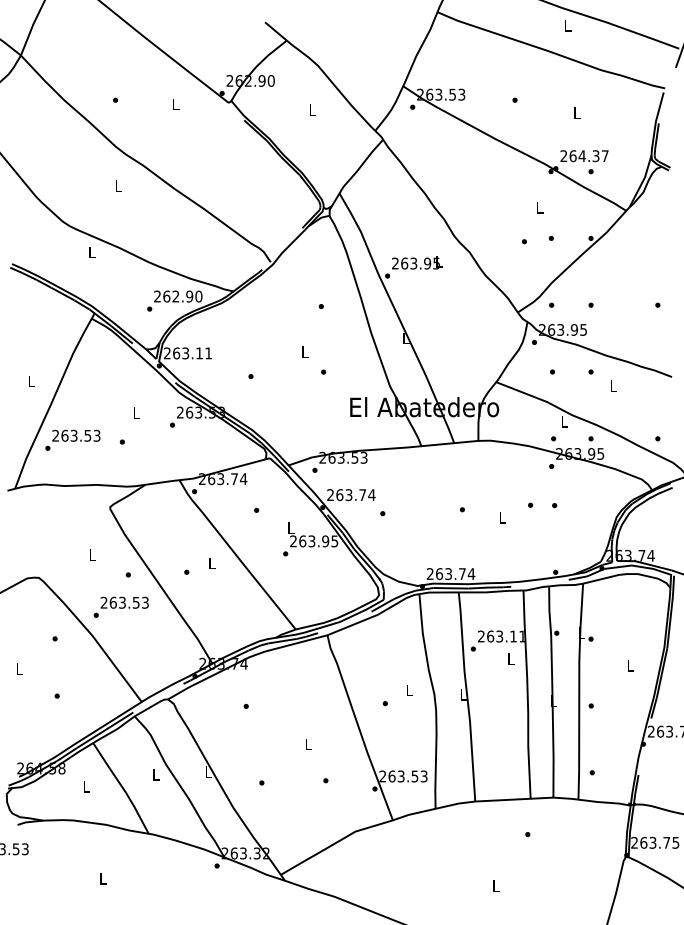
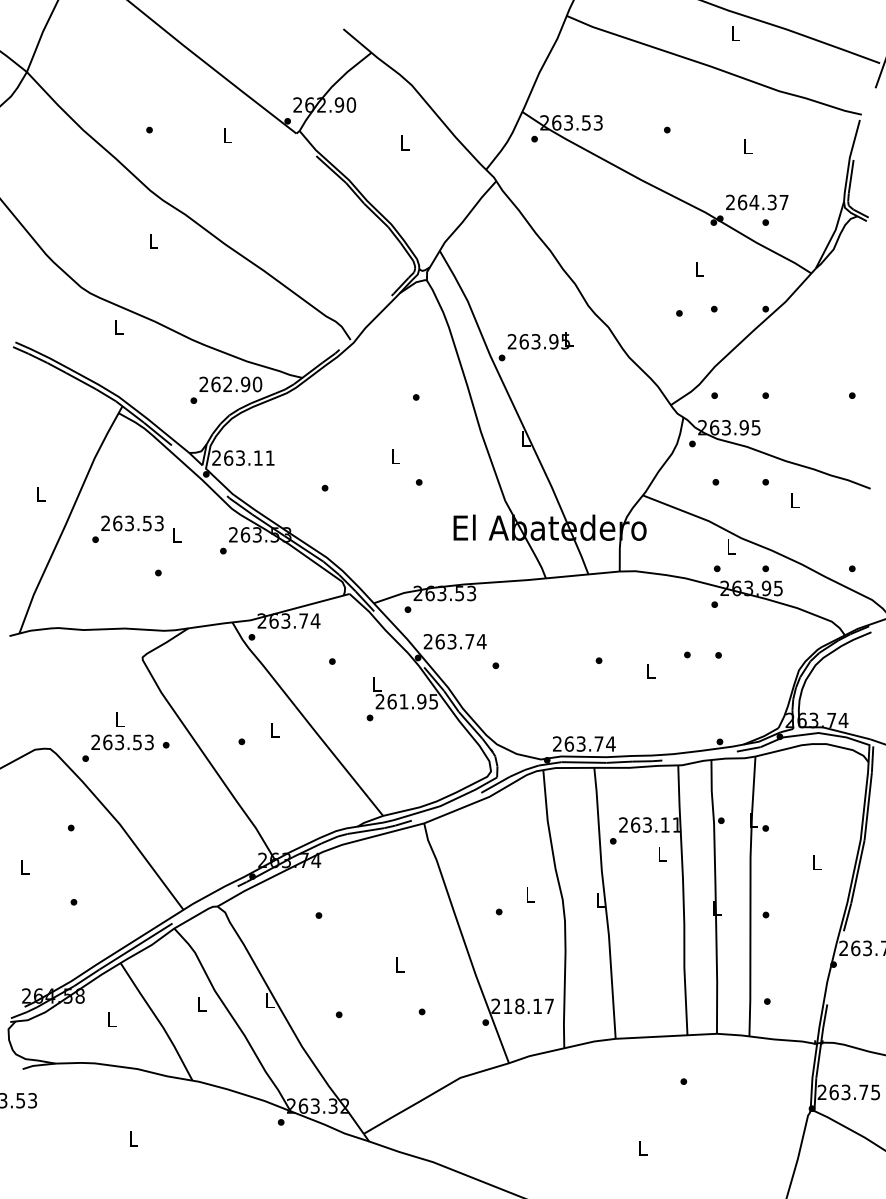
text: (72, 439) -> (127, 528), moved
text: (311, 541) -> (403, 701), 263.95 -> 261.95
text: (120, 606) -> (117, 747), moved
text: (407, 776) -> (527, 1006), 263.53 -> 218.17

